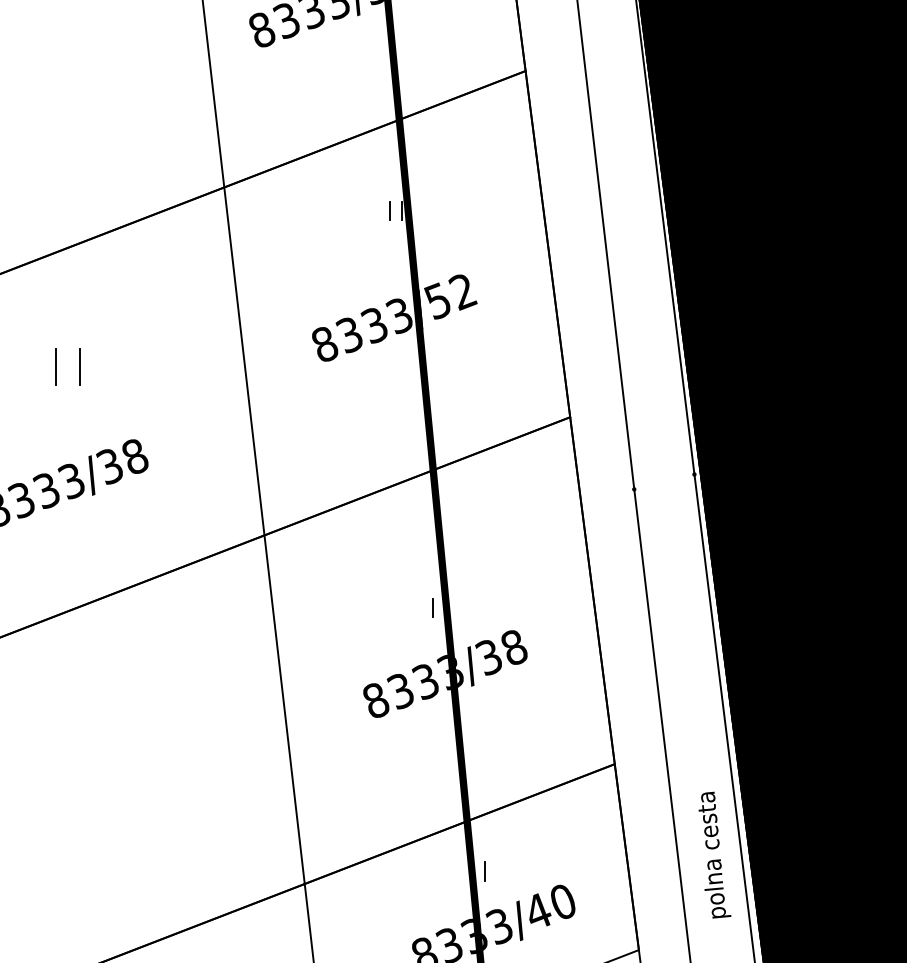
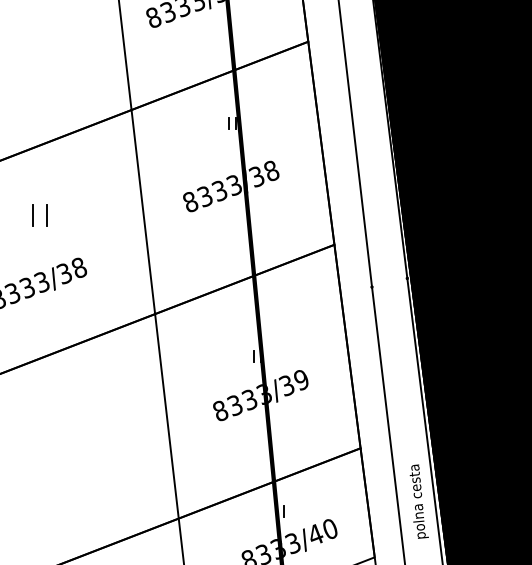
text: (450, 292) -> (264, 171), 8333/52 -> 8333/38
text: (514, 646) -> (301, 379), 8333/38 -> 8333/39

